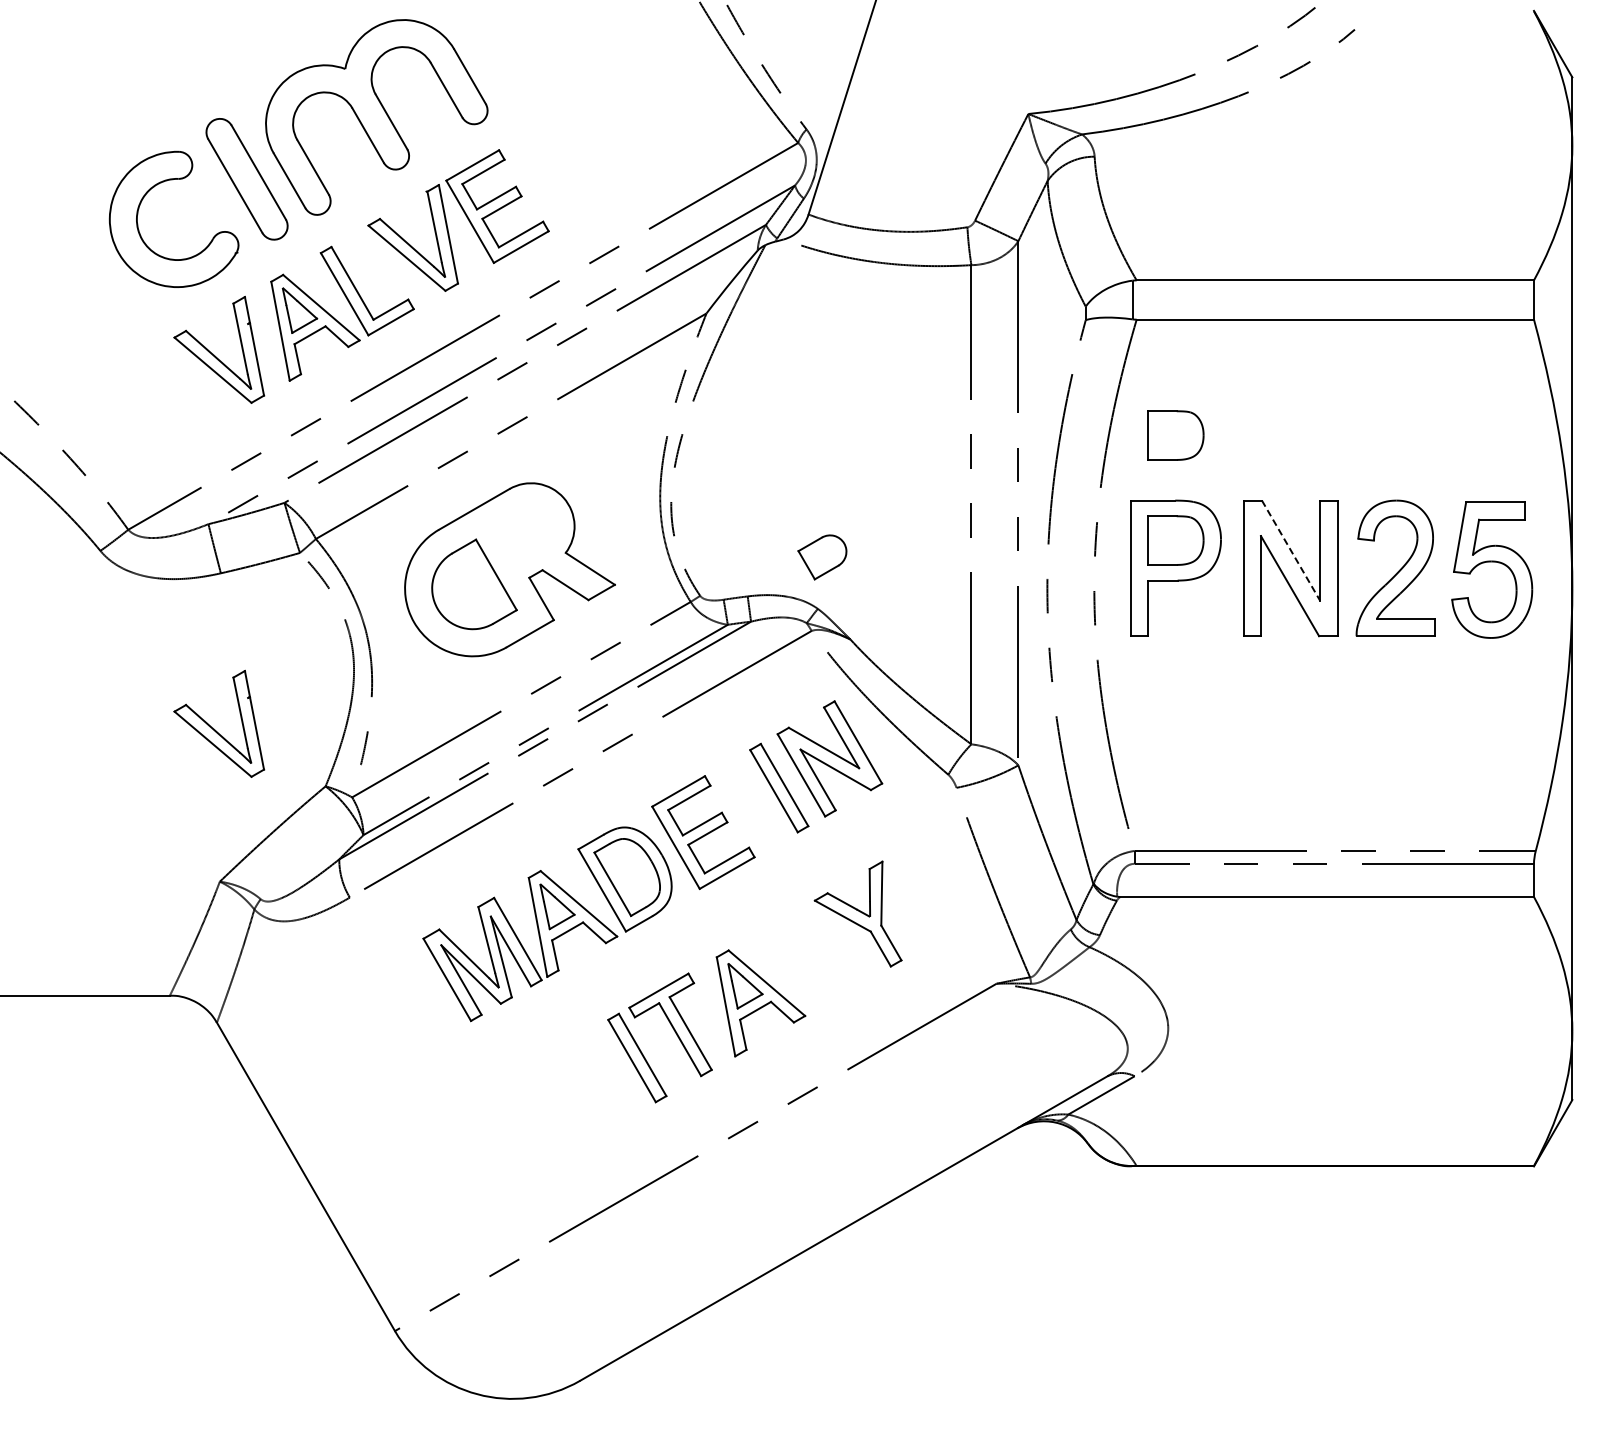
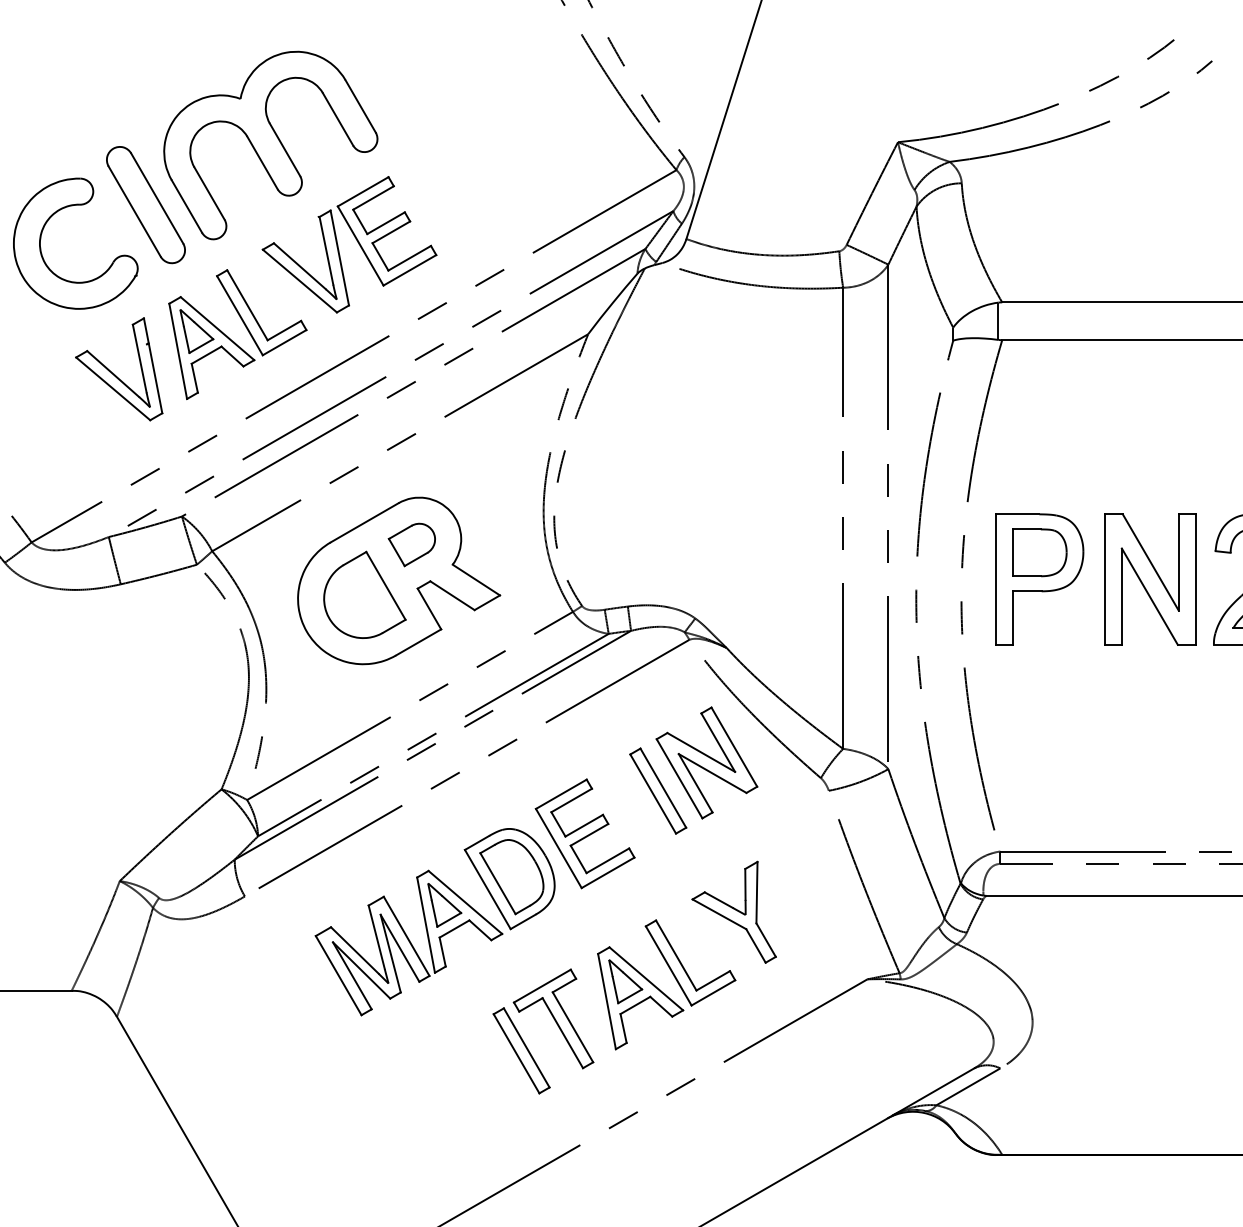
part: (1175, 435) -> (1039, 451), removed
line: (1291, 550) -> (1151, 562), dashed -> solid
part: (822, 557) -> (412, 545), moved
part: (214, 728) -> (114, 733), removed
part: (805, 969) -> (683, 965), added

